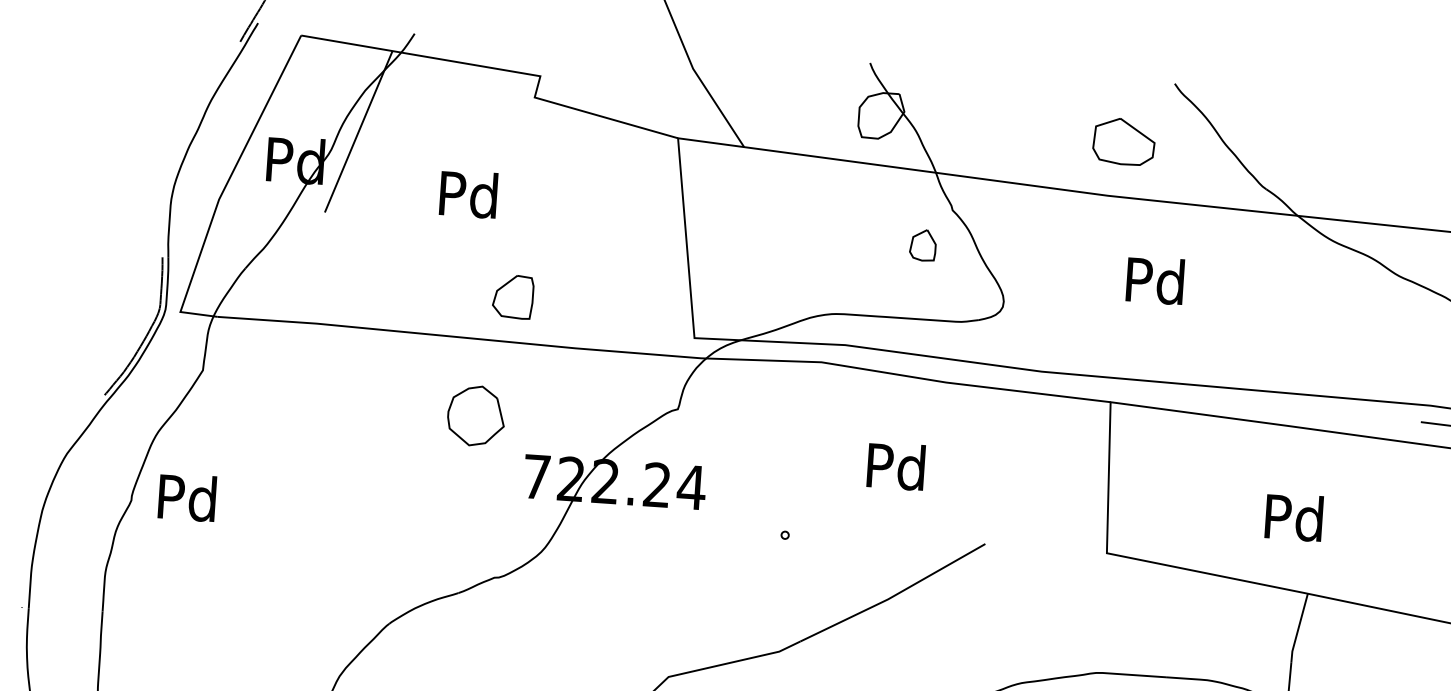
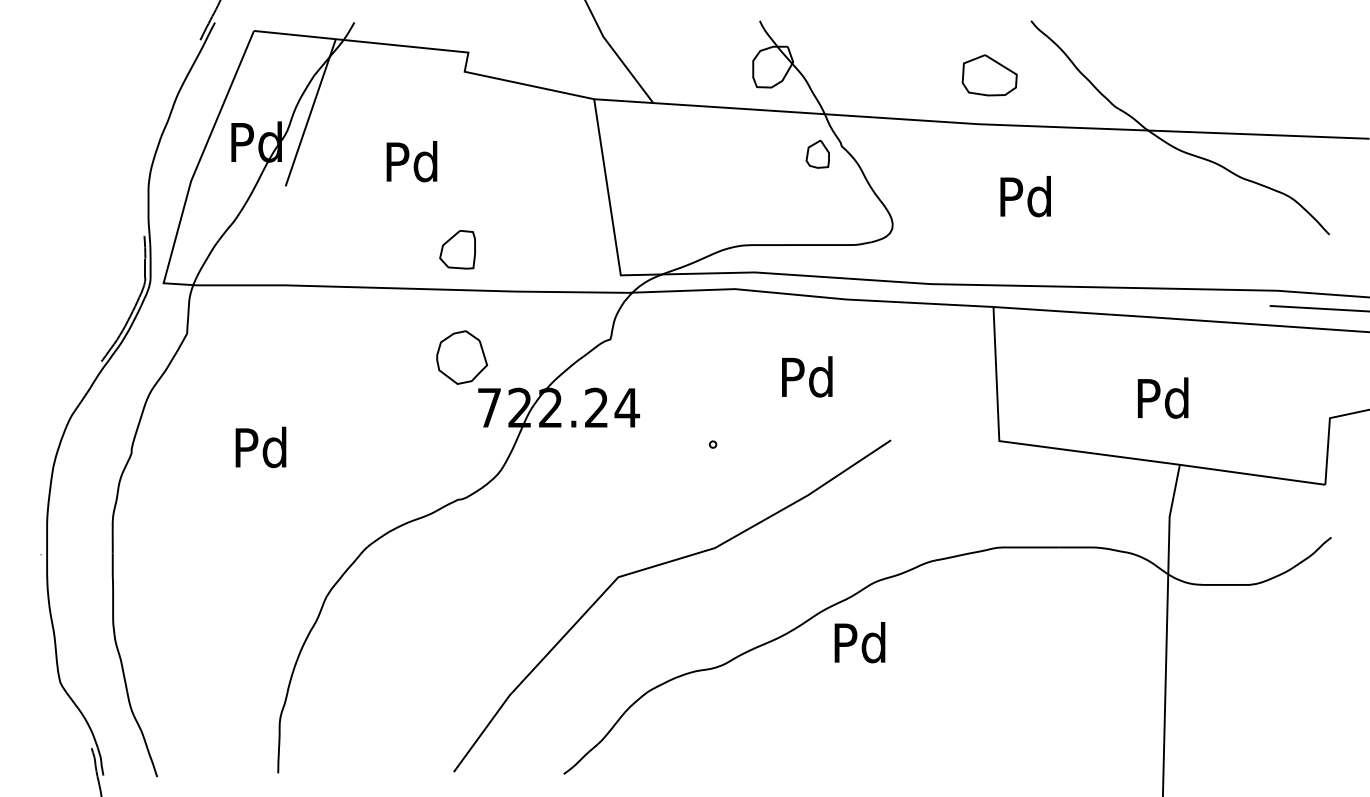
part: (922, 245) -> (817, 154), moved
part: (476, 415) -> (462, 357), moved
text: (186, 497) -> (260, 447), moved

